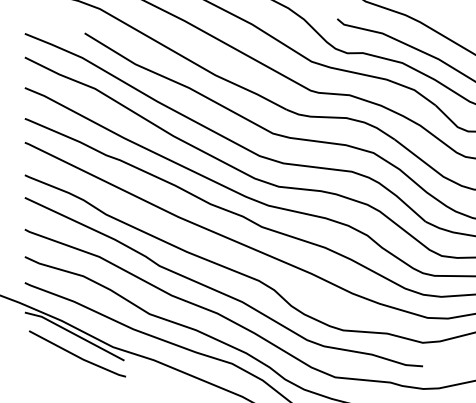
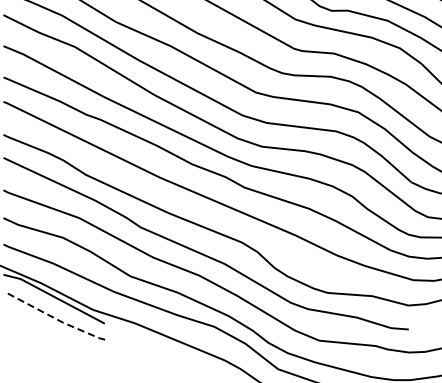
line: (78, 356) -> (58, 319), solid -> dashed

